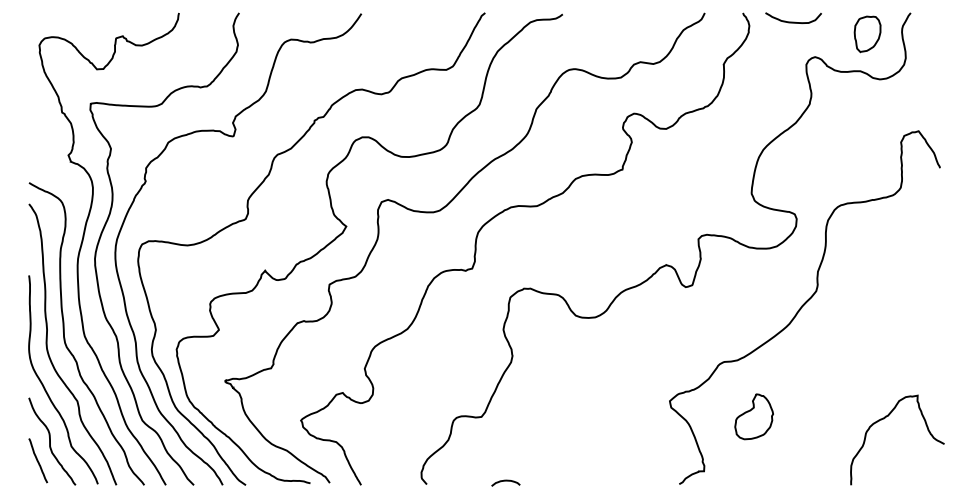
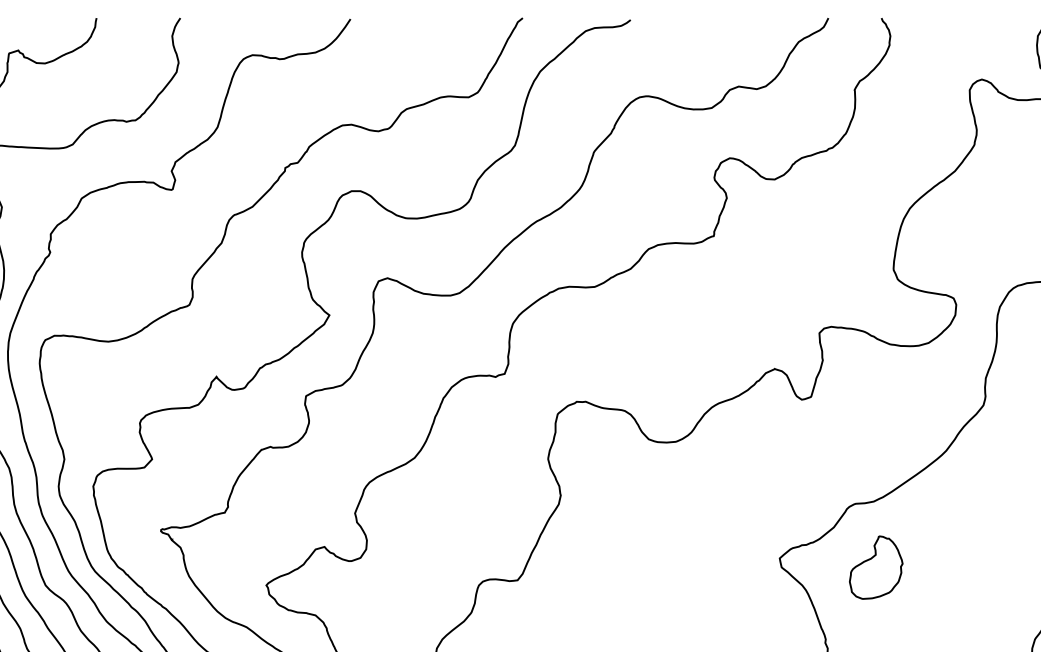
curve: (793, 21) -> (951, 29), removed
part: (753, 416) -> (875, 567), moved

